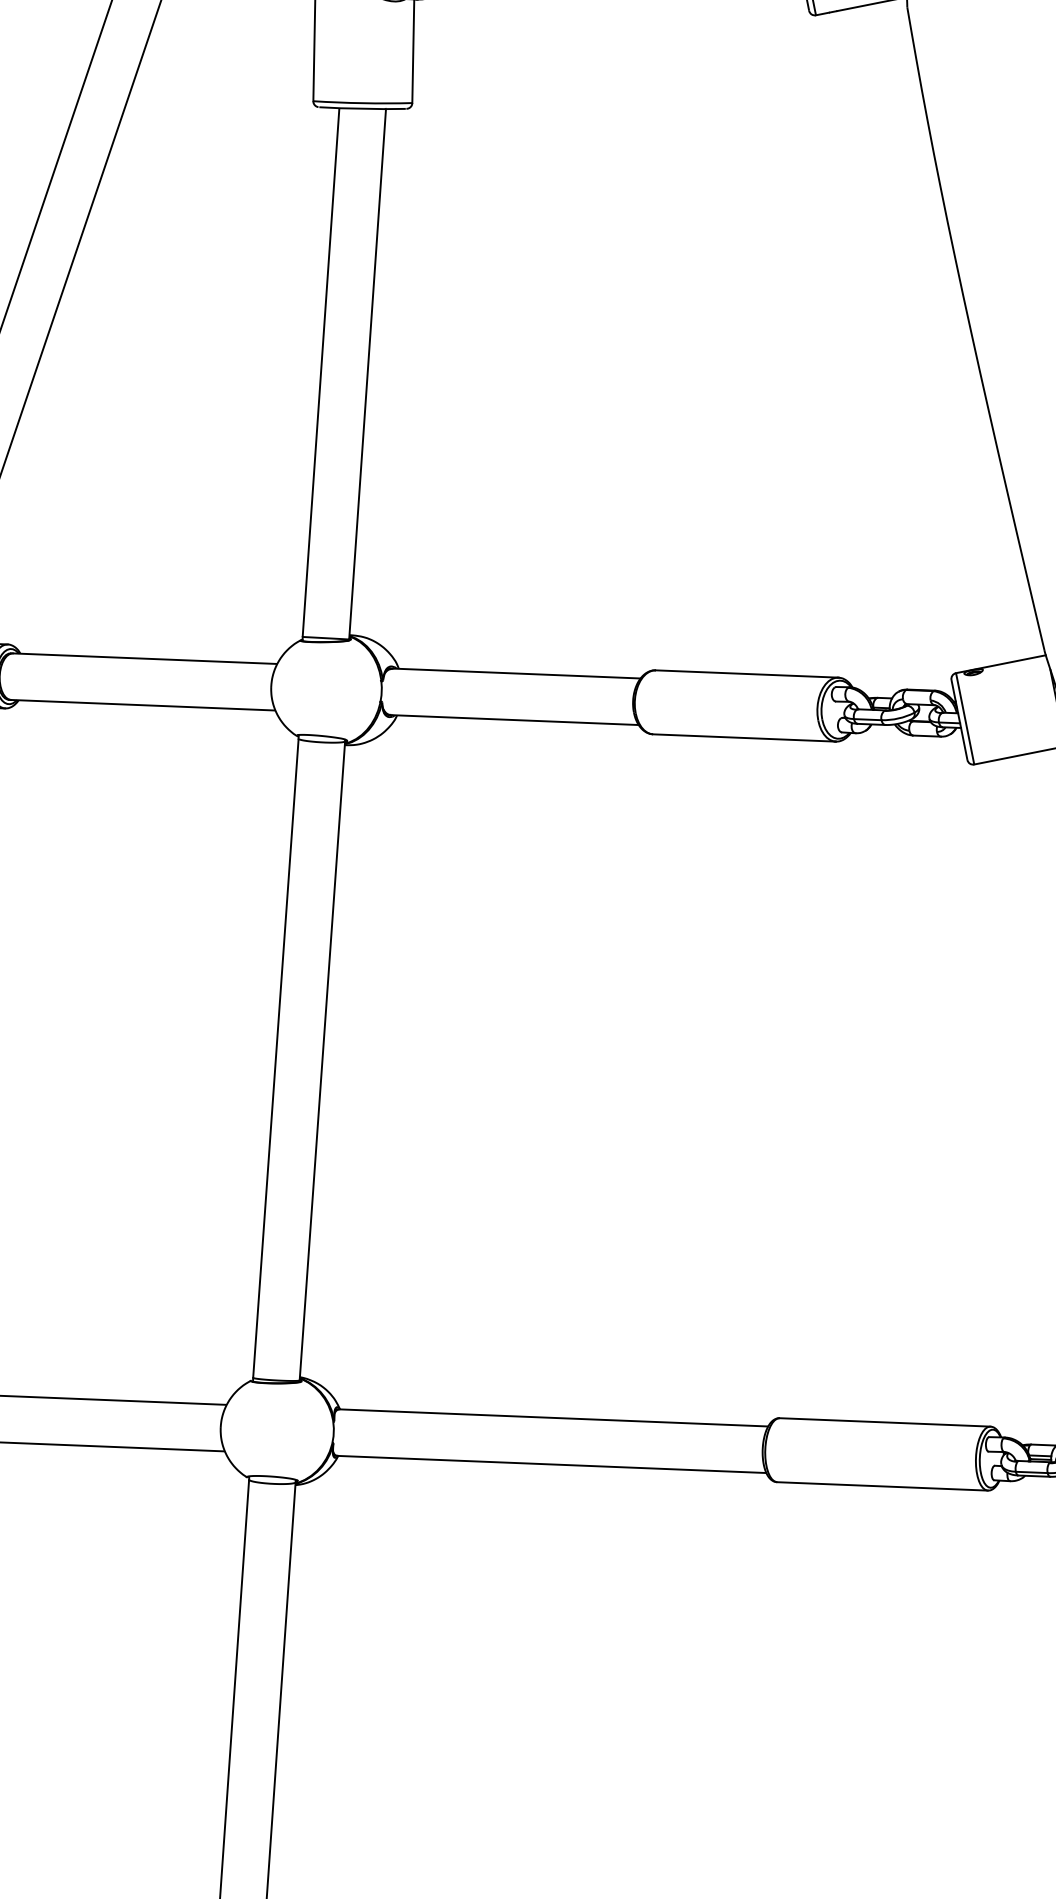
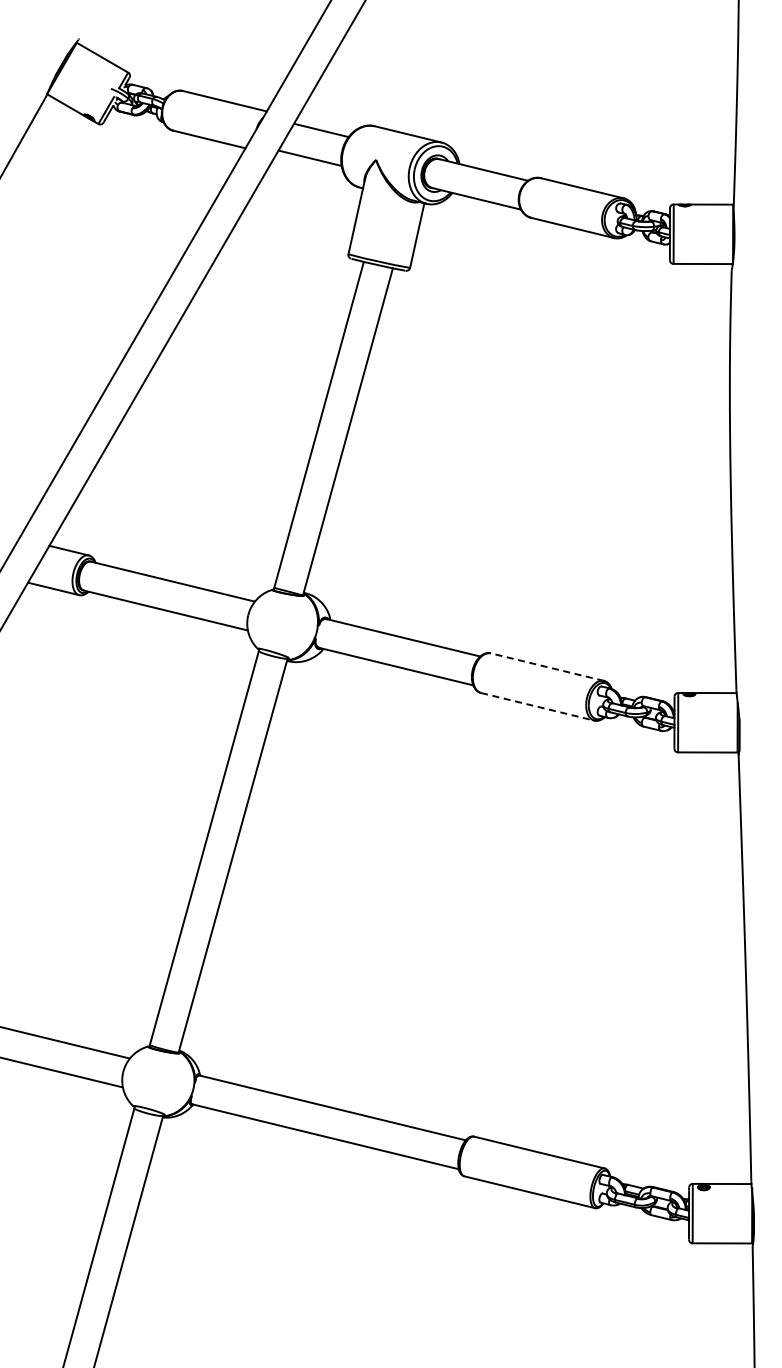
line: (745, 674) -> (546, 667), solid -> dashed
line: (745, 737) -> (538, 706), solid -> dashed

